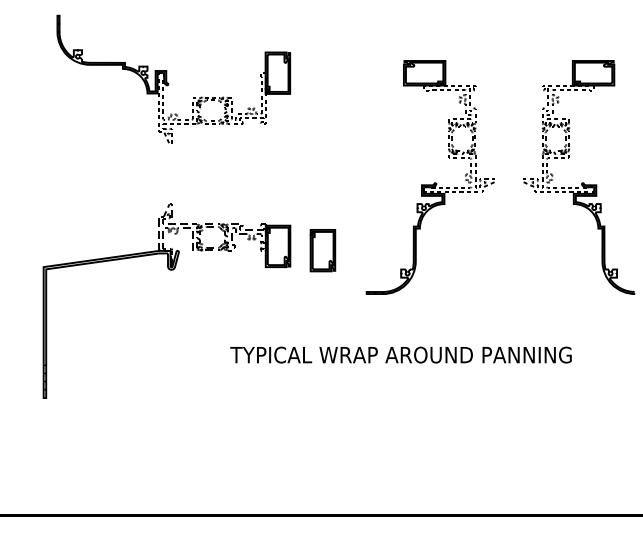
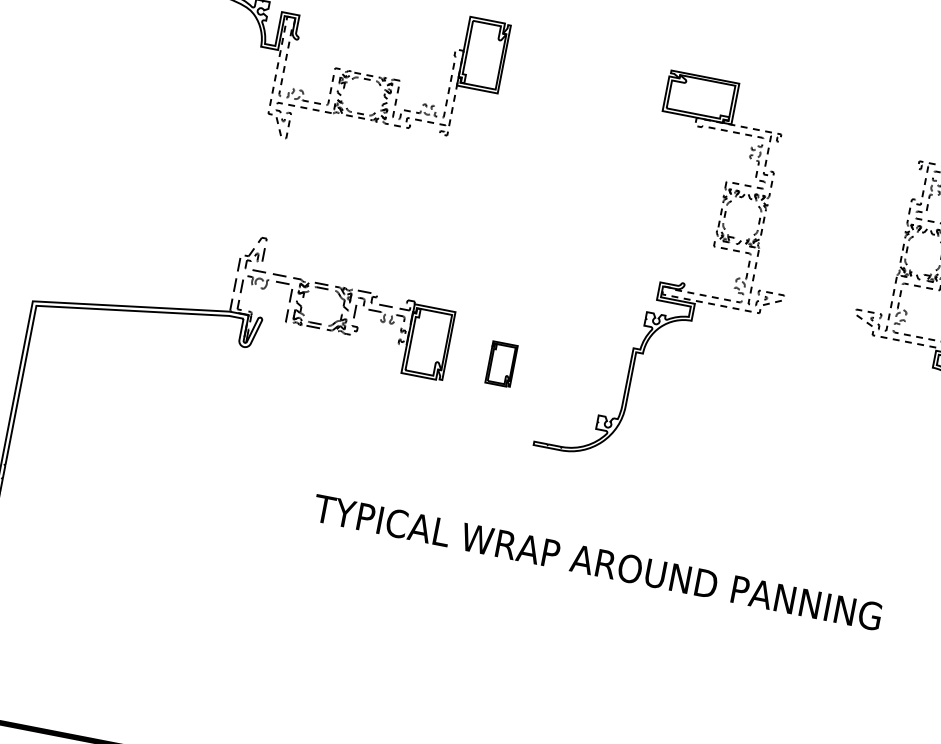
part: (429, 184) -> (673, 283), moved
part: (322, 250) -> (500, 363), size x0.6

